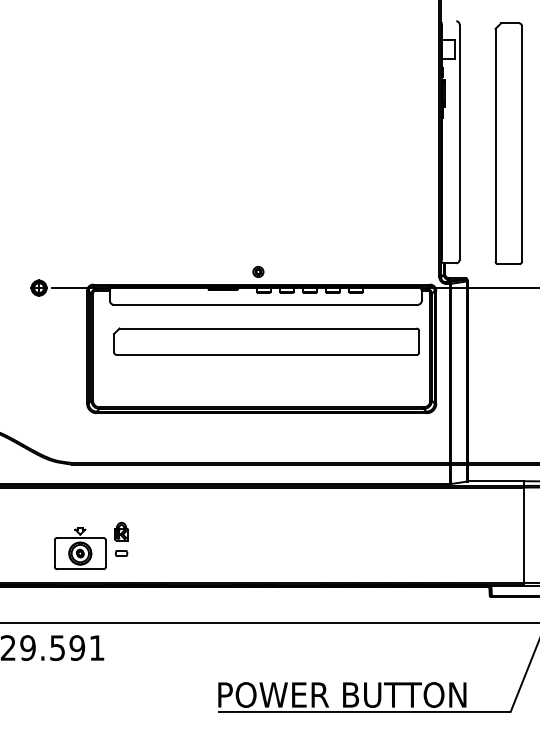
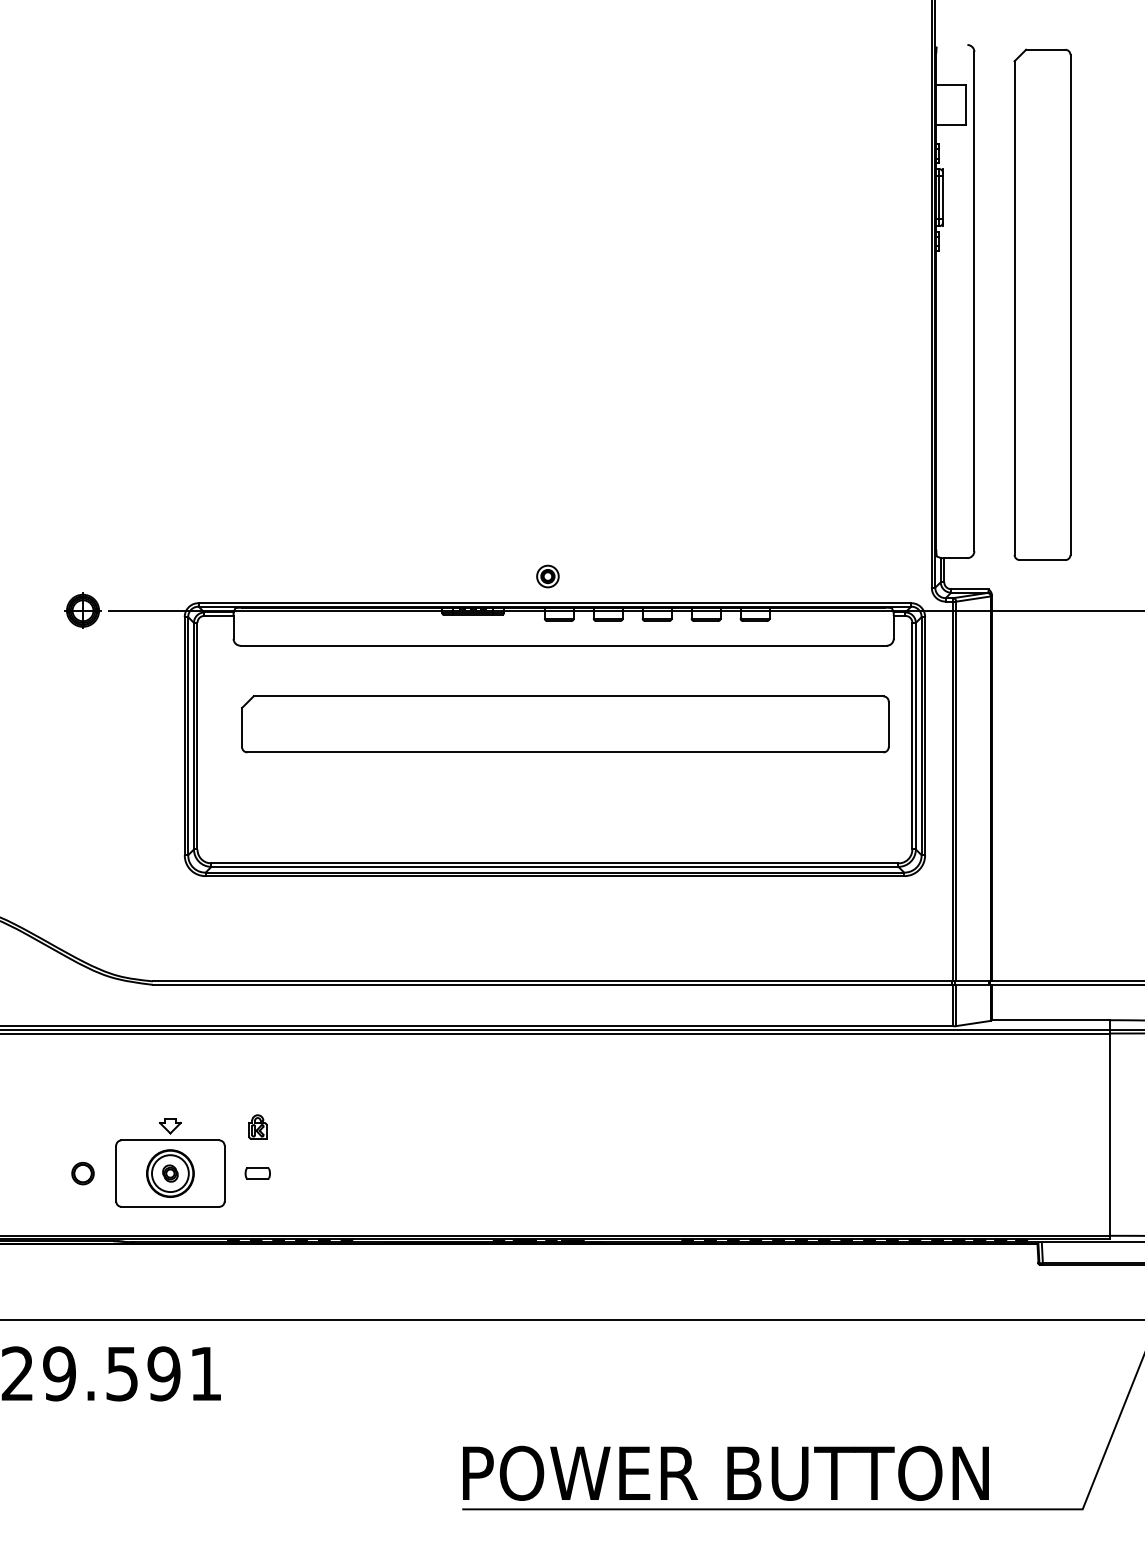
part: (508, 143) -> (1042, 304), moved
part: (121, 531) -> (257, 1126), size x0.62
part: (39, 553) -> (83, 1173), added

